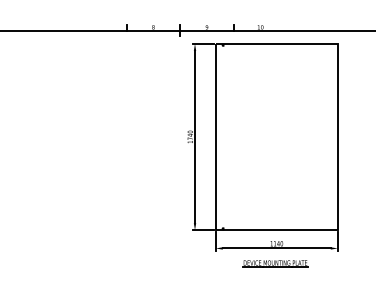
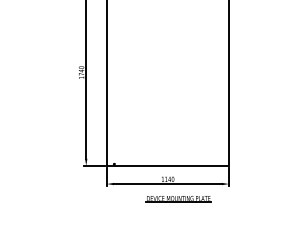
part: (275, 263) -> (178, 199), moved

